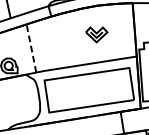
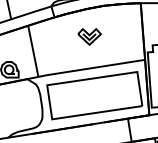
part: (96, 34) -> (89, 36), moved
line: (31, 47) -> (33, 50), dashed -> solid

